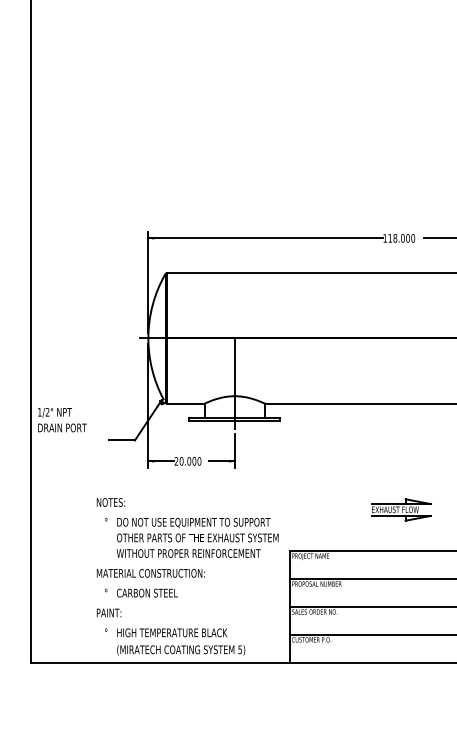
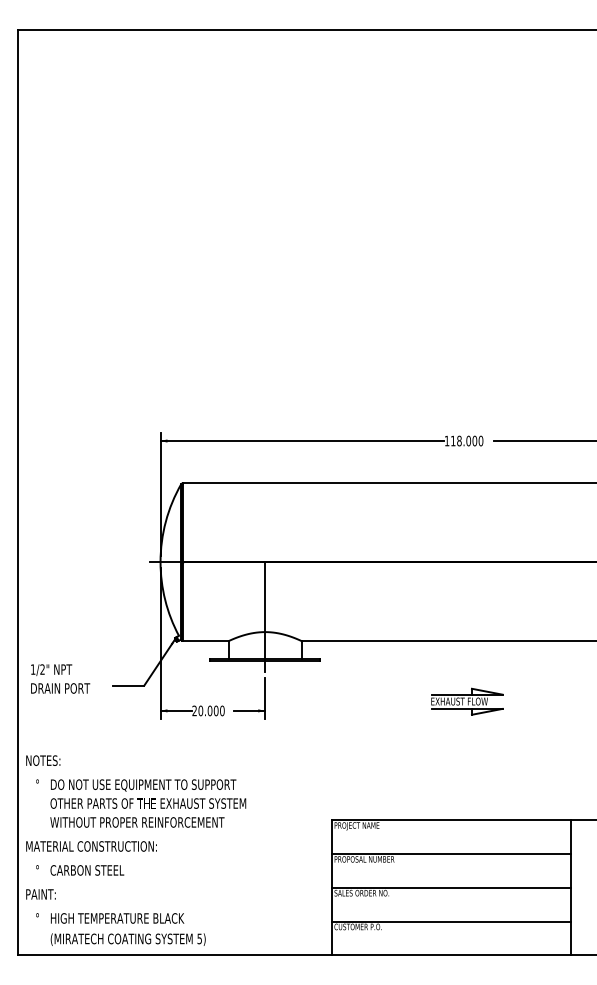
text: (62, 419) -> (60, 678), moved
part: (401, 509) -> (467, 701), moved
text: (187, 576) -> (136, 850), moved

